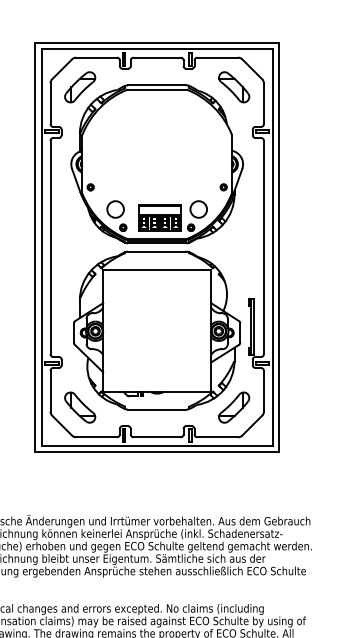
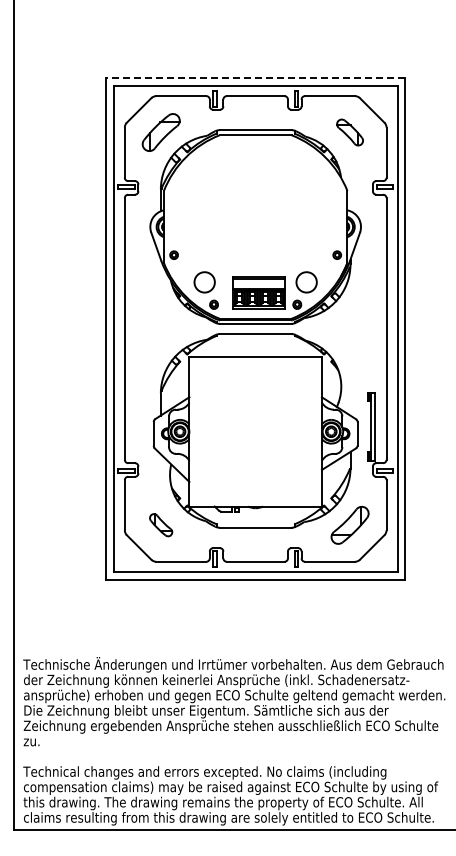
line: (157, 43) -> (255, 78), solid -> dashed
part: (233, 87) -> (349, 132), size x0.7
part: (79, 406) -> (160, 524), size x0.6

